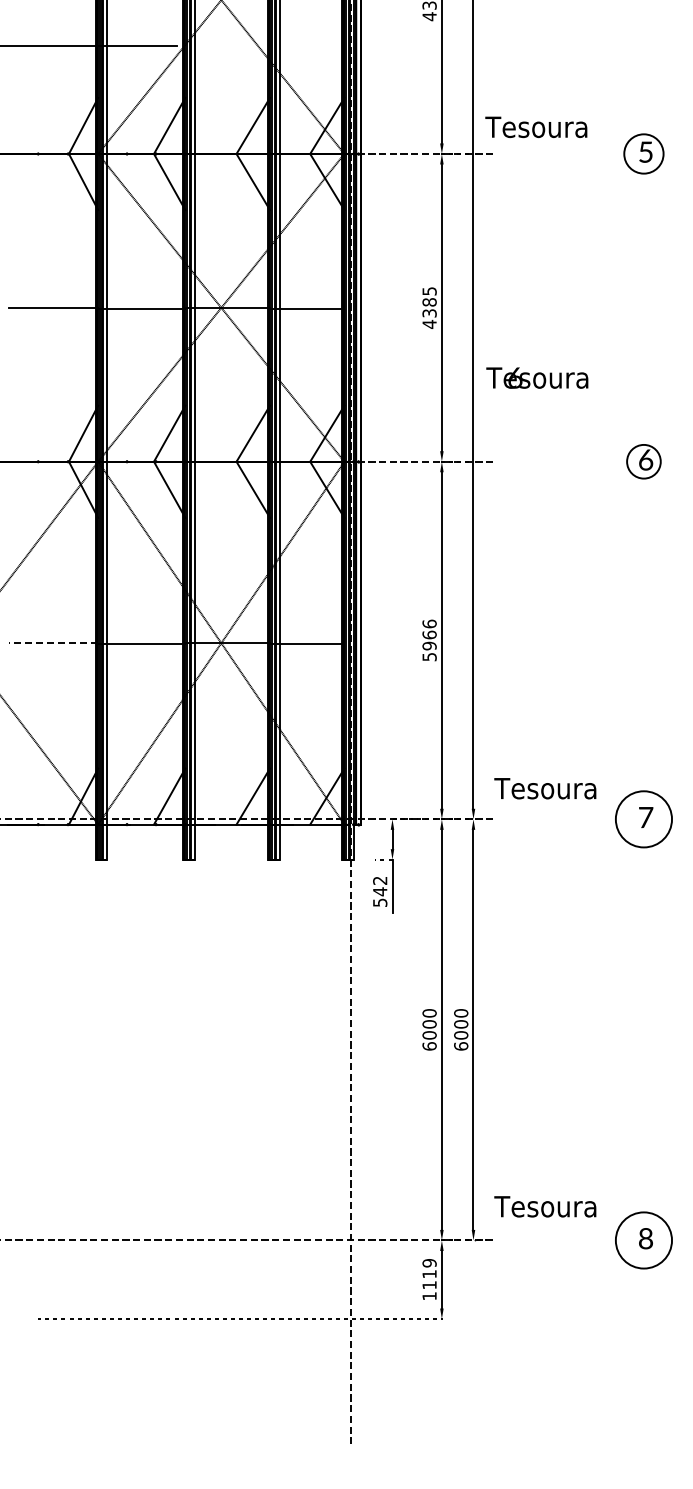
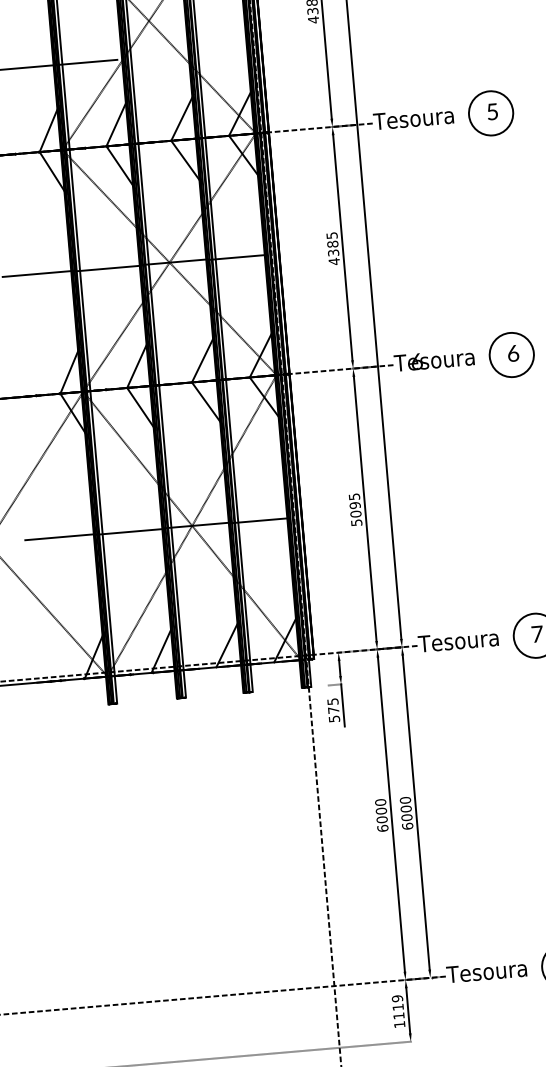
text: (536, 127) -> (413, 118), moved
circle: (643, 153) -> (490, 113), size x1.43
text: (537, 377) -> (434, 359), moved
circle: (643, 461) -> (511, 354), size x1.67
text: (429, 634) -> (355, 505), 5966 -> 5095
line: (53, 643) -> (60, 537), dashed -> solid
text: (545, 788) -> (458, 640), moved
text: (380, 886) -> (333, 706), 542 -> 575
text: (545, 1206) -> (486, 971), moved

